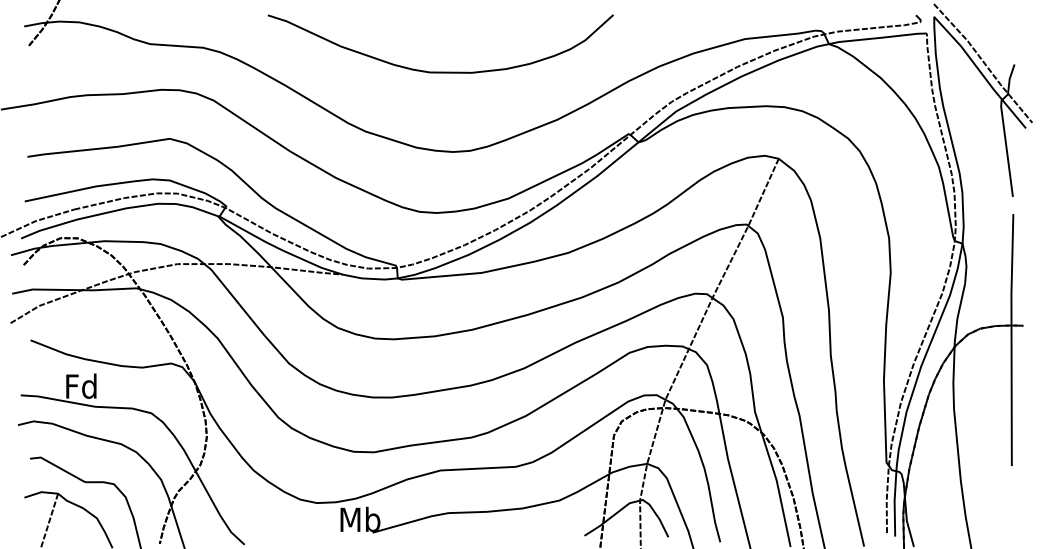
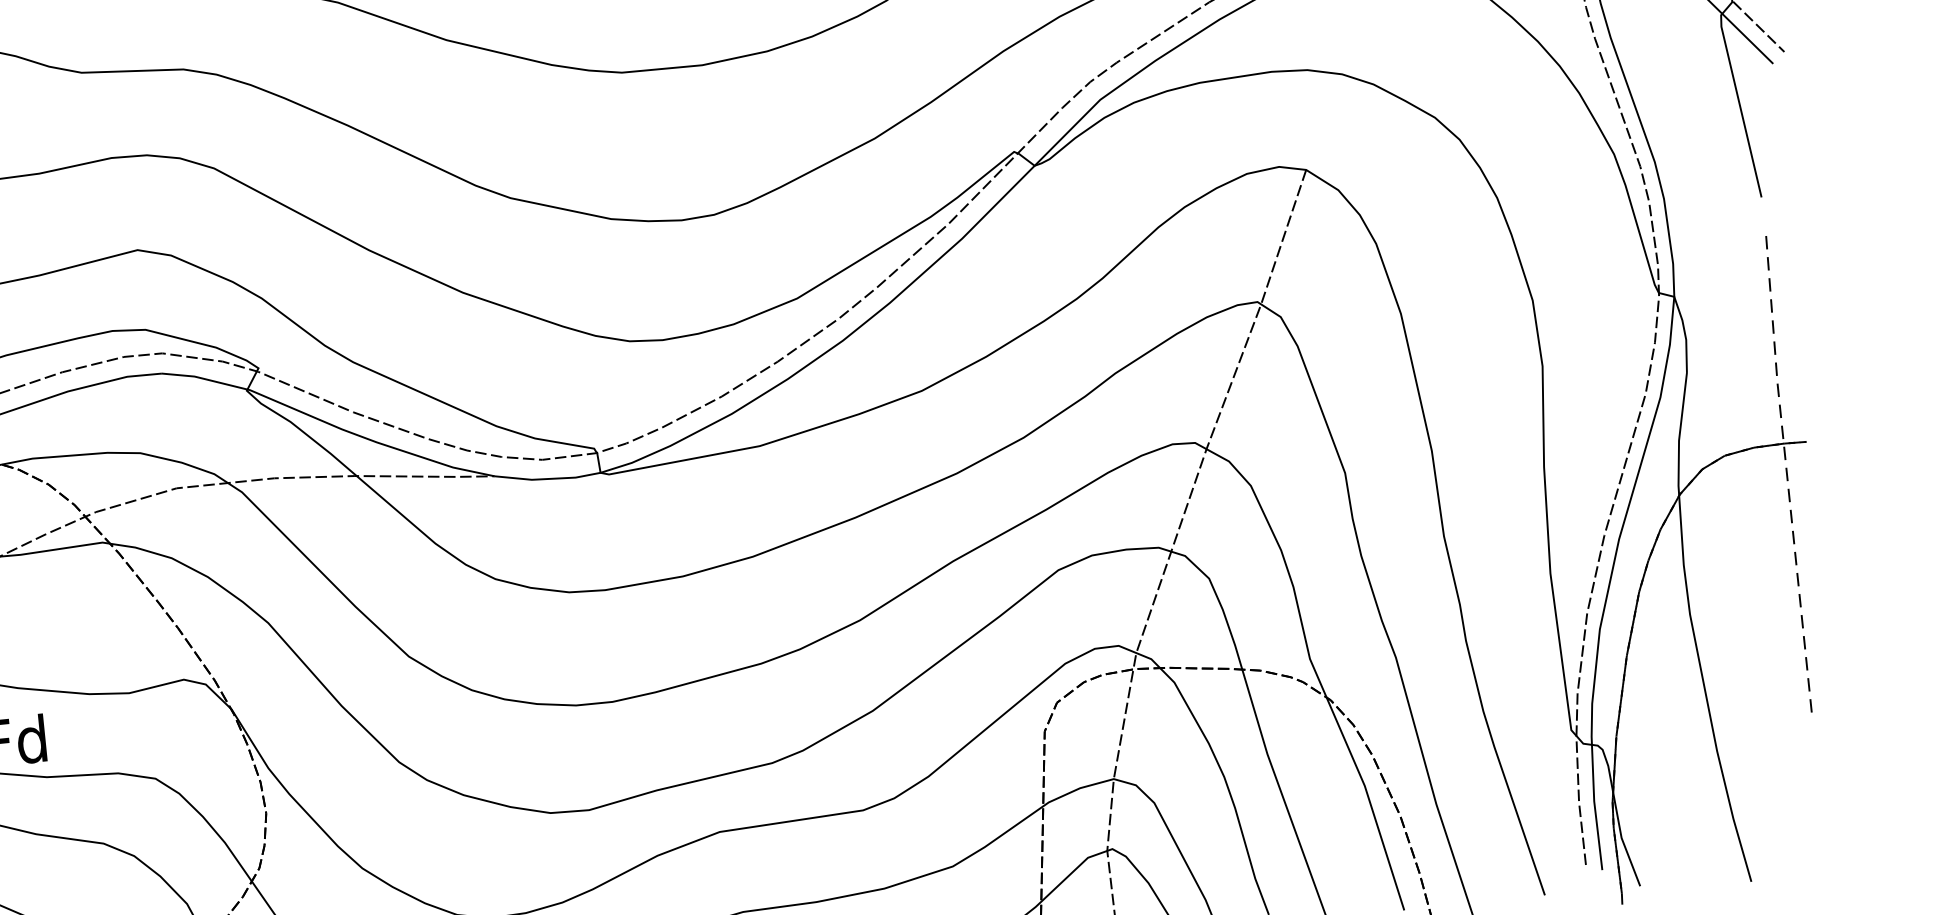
line: (1011, 339) -> (1786, 470), solid -> dashed

